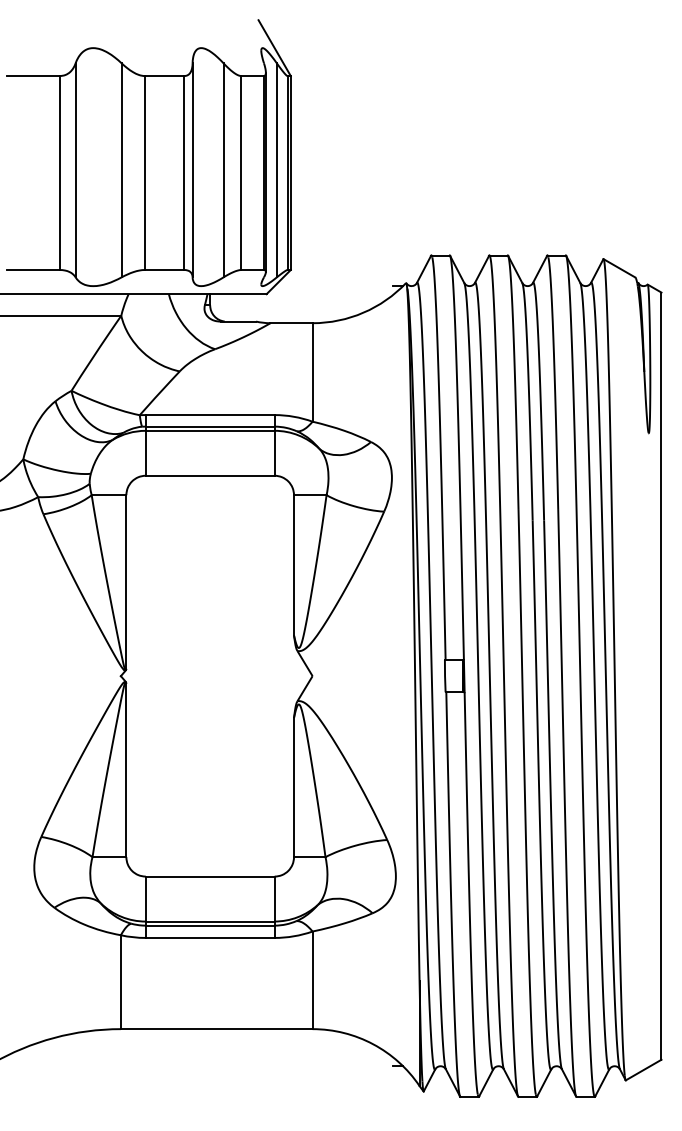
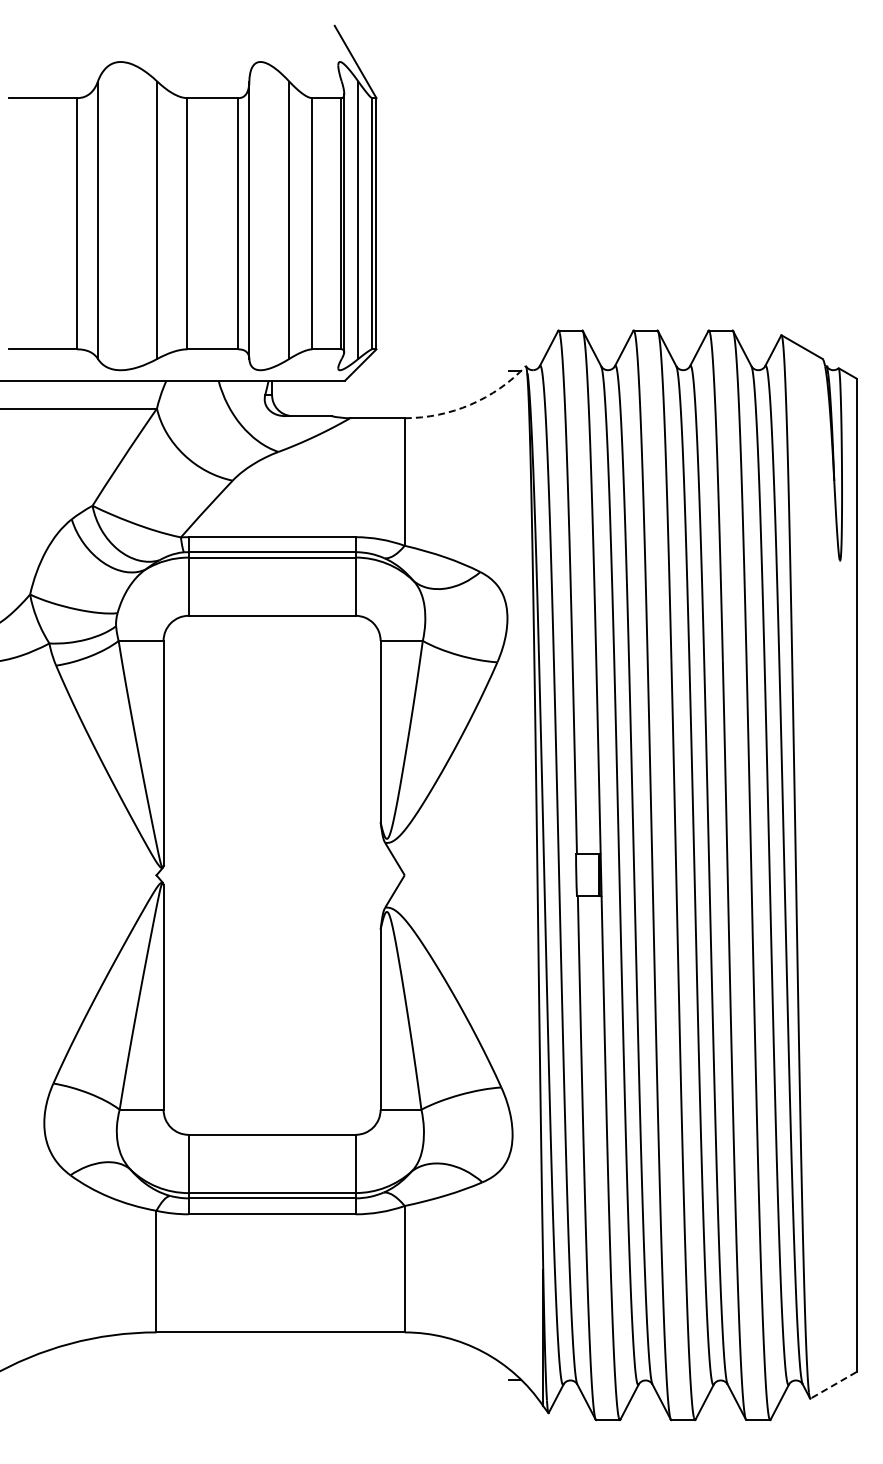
arc: (363, 312) -> (470, 404), solid -> dashed
line: (643, 1070) -> (833, 1385), solid -> dashed

